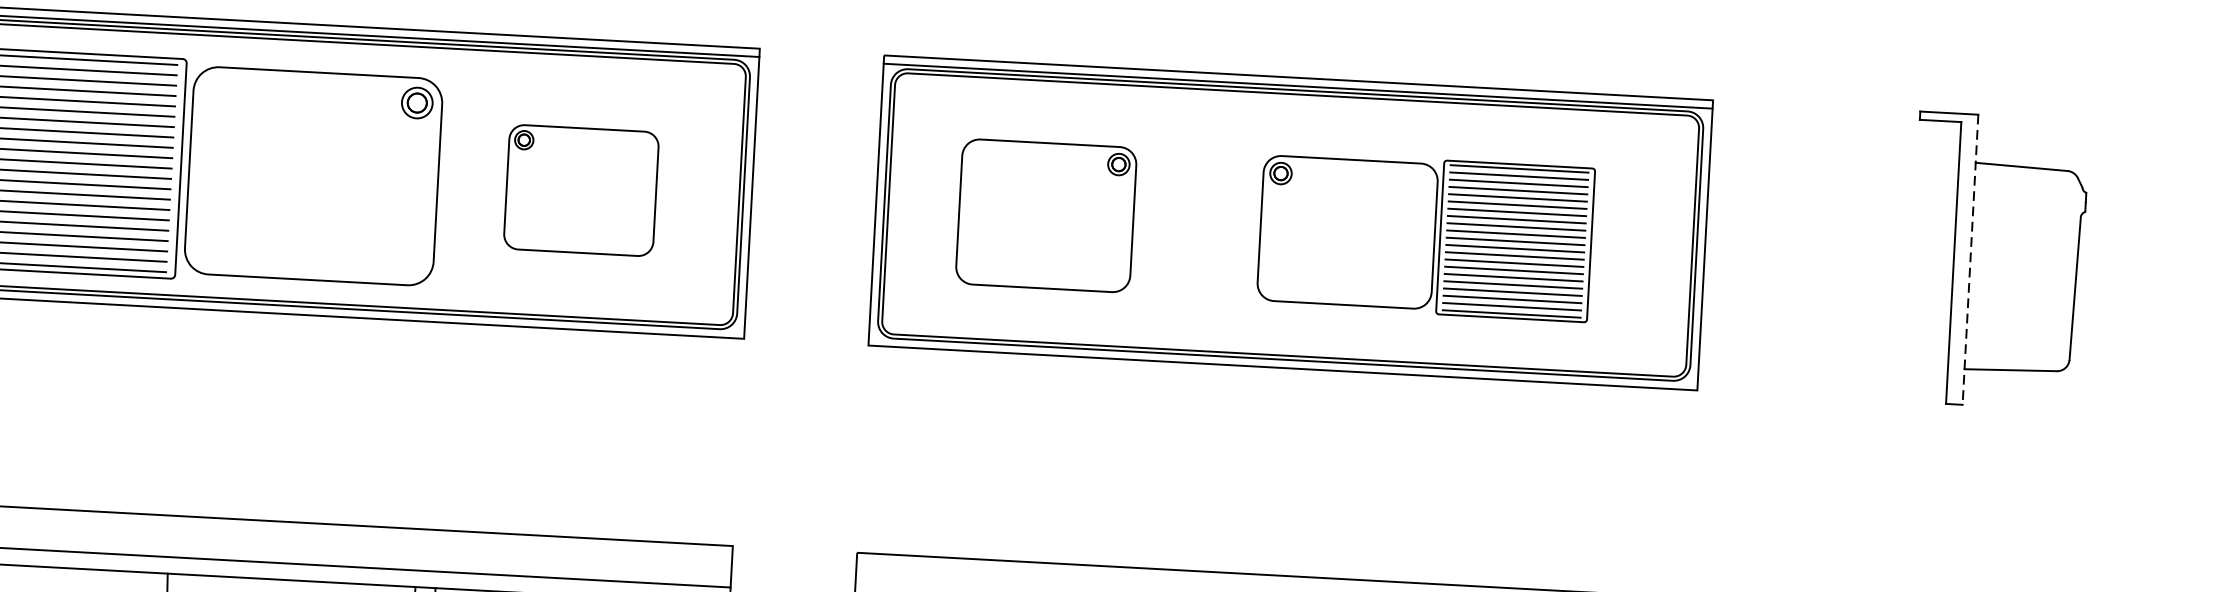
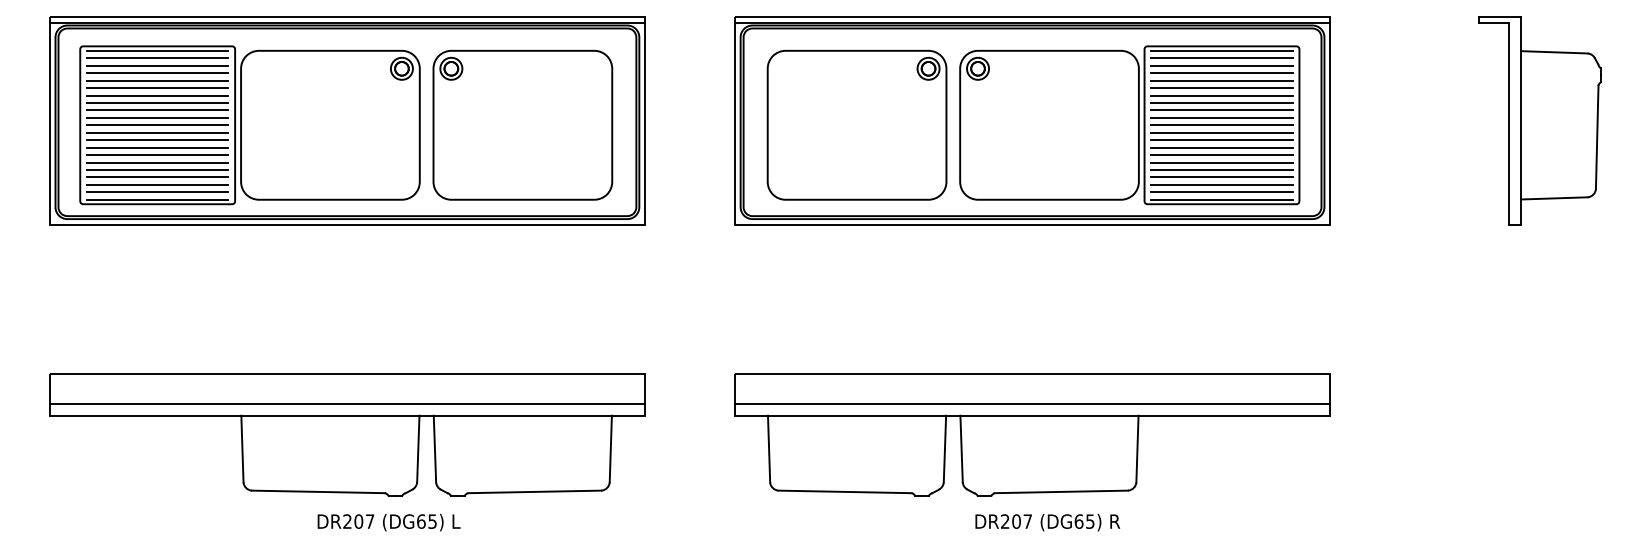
part: (580, 189) -> (522, 124), size x1.67
part: (1045, 214) -> (856, 124), size x1.43
part: (1425, 236) -> (1129, 125), size x1.43
line: (1971, 260) -> (1521, 121), dashed -> solid

